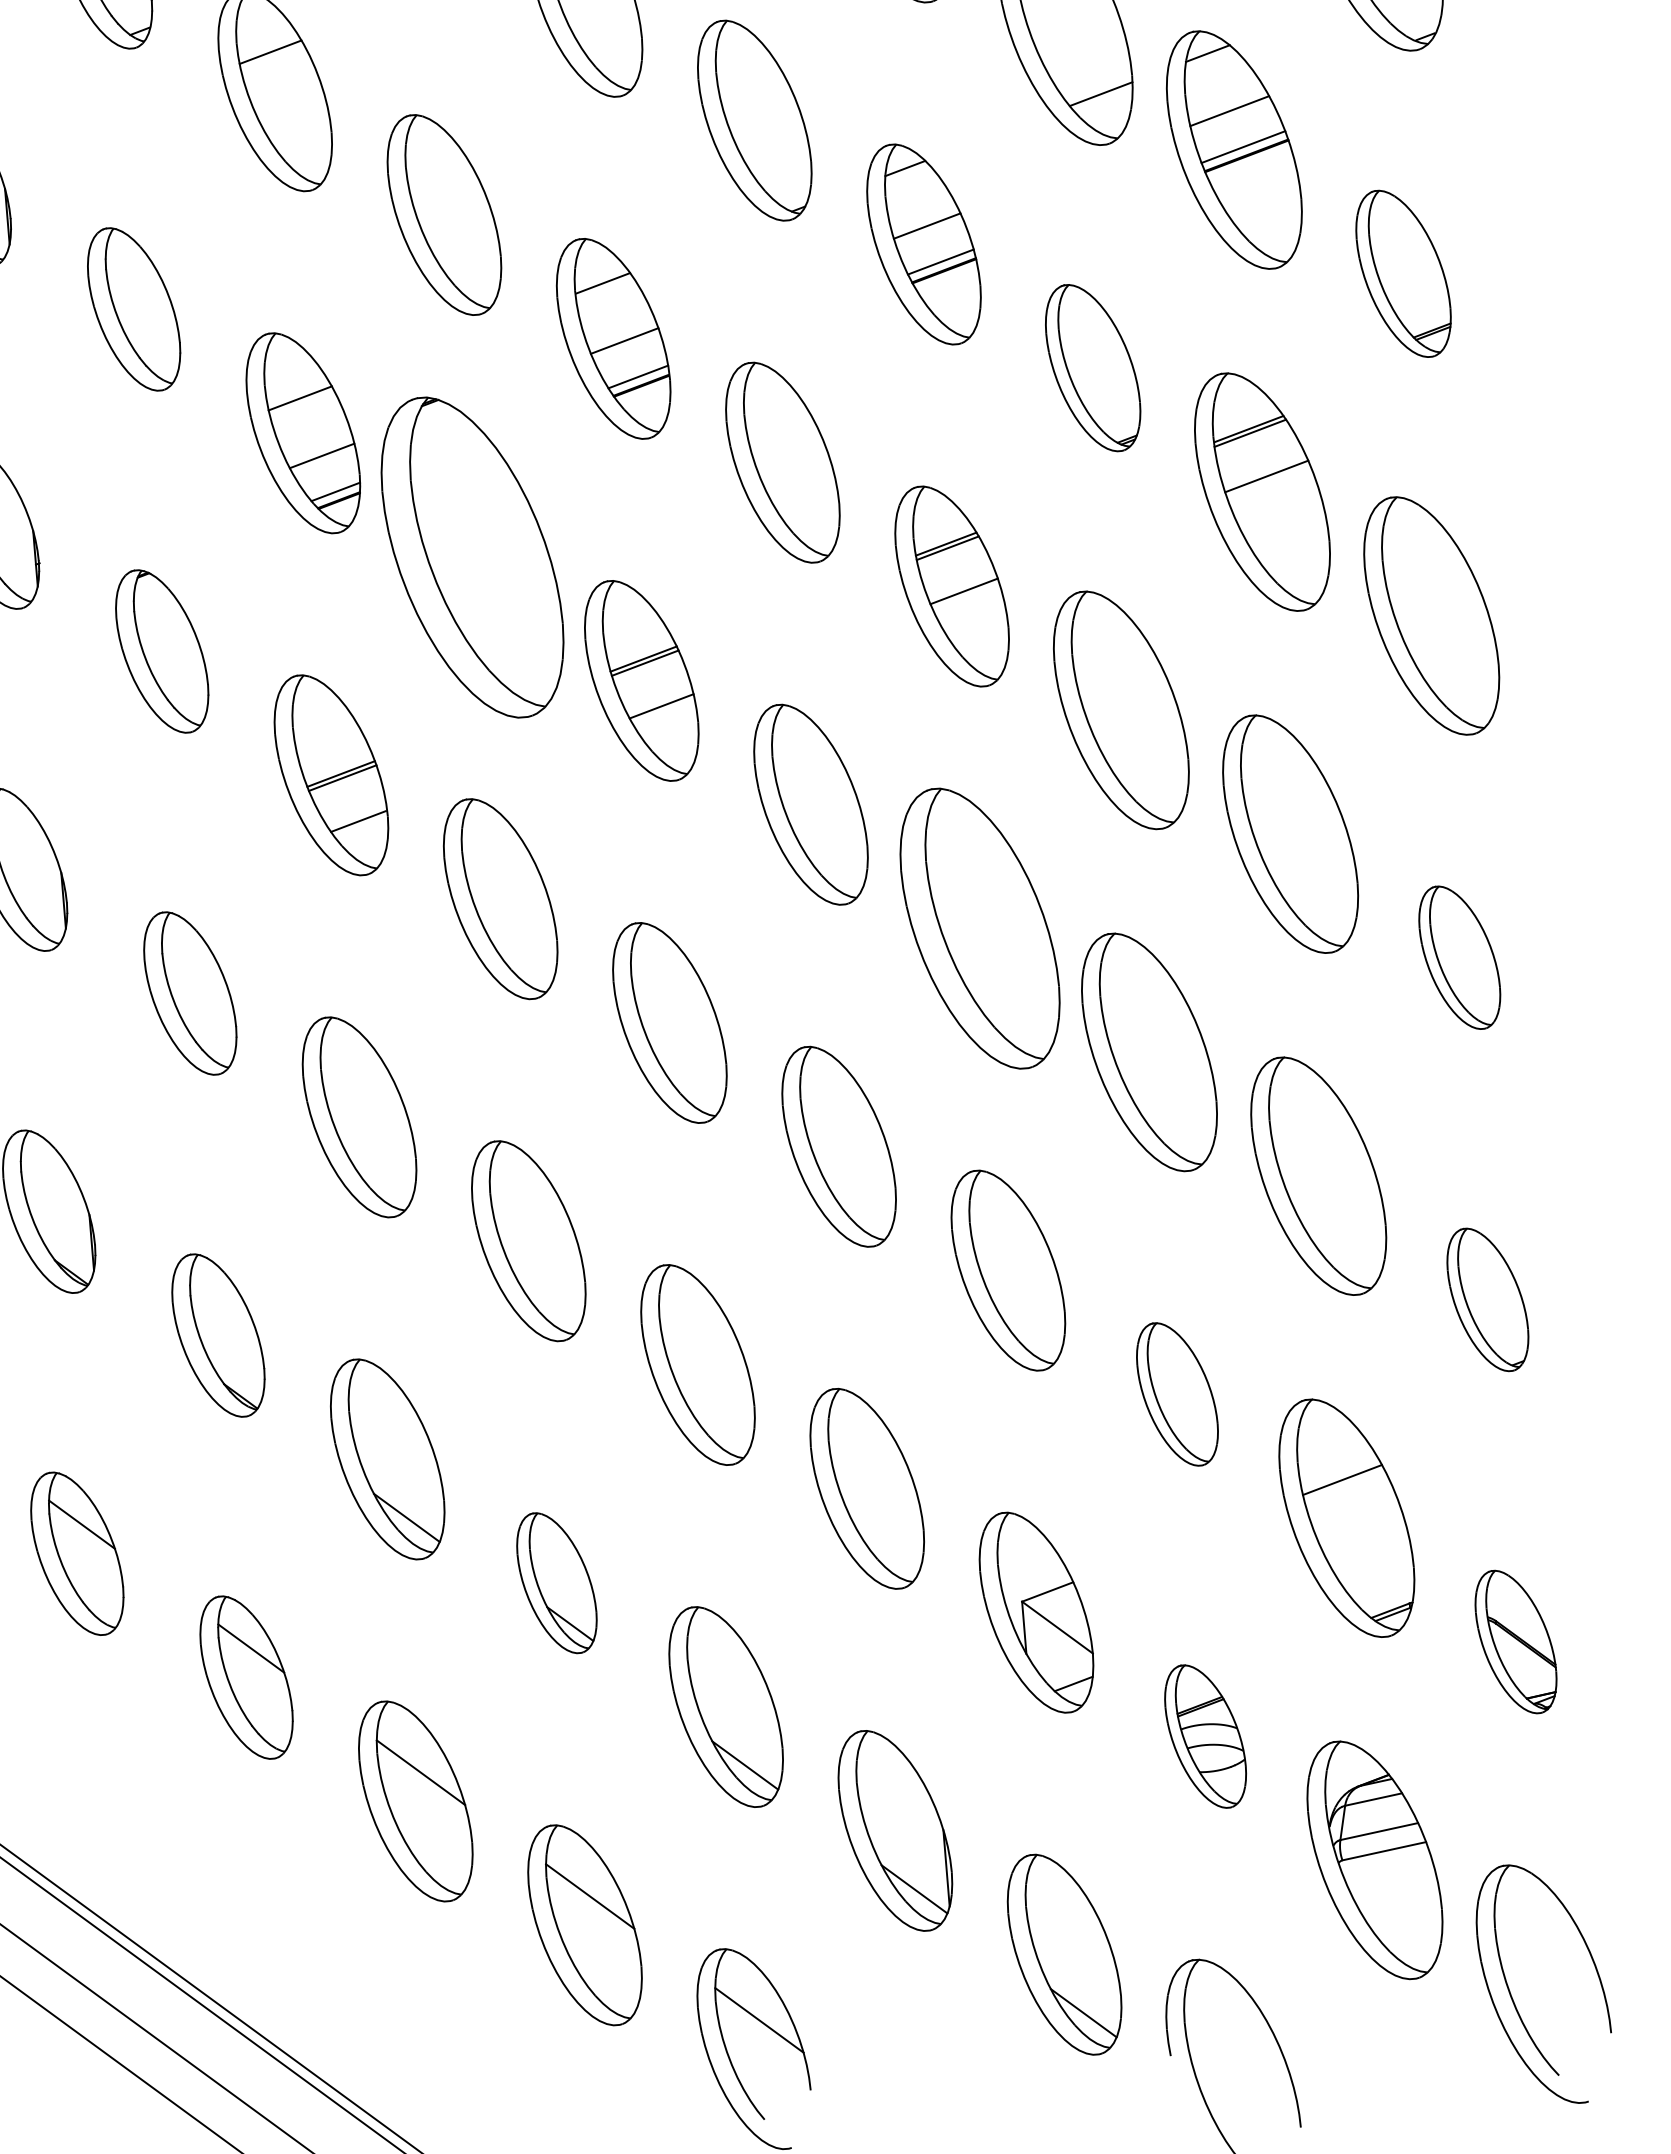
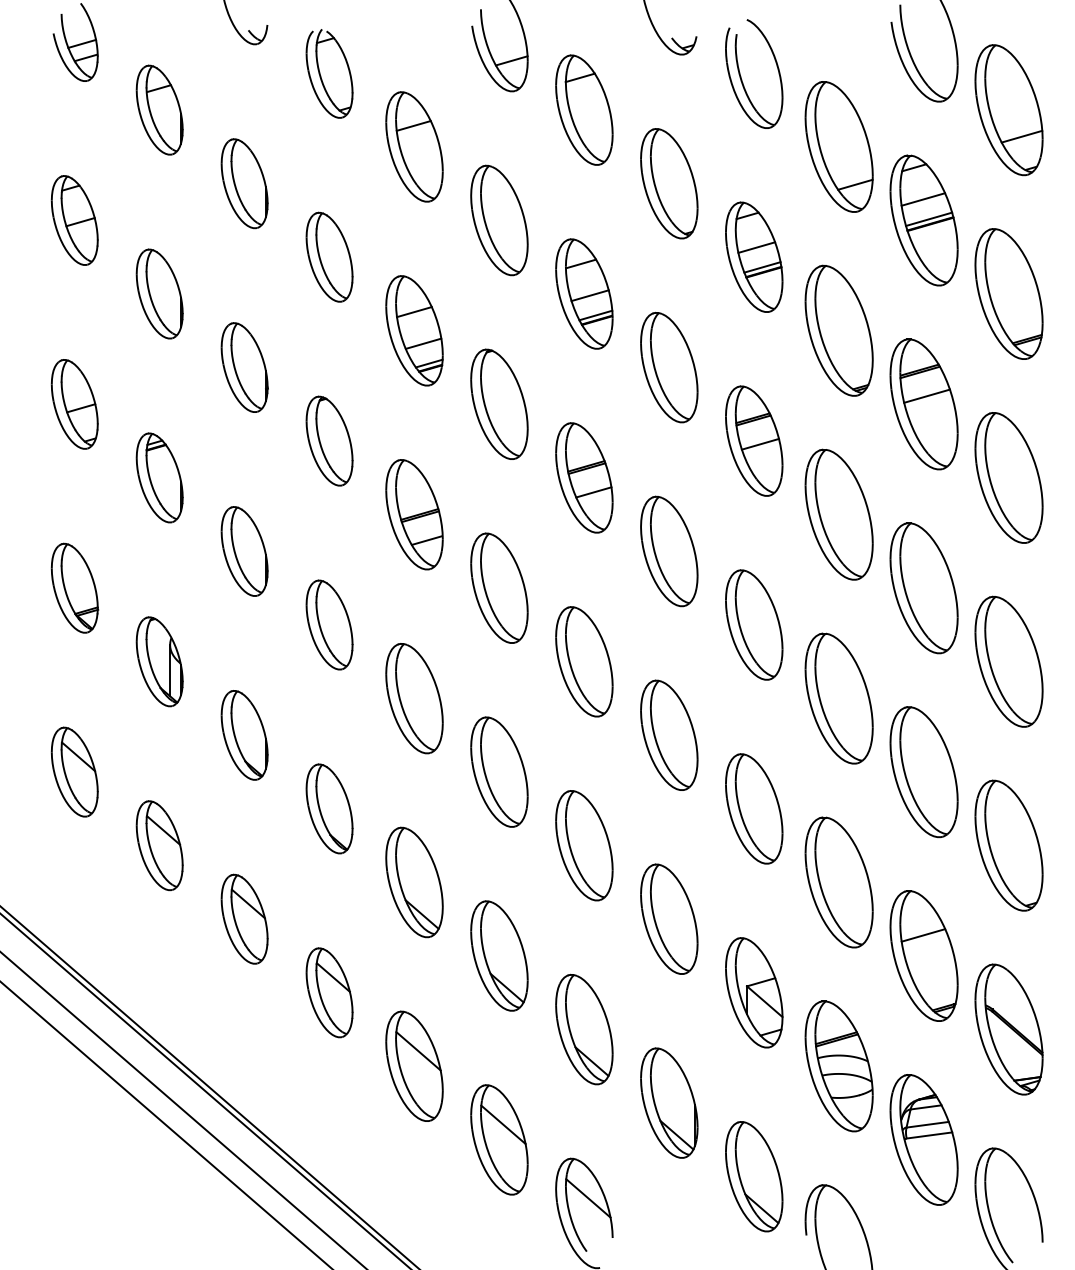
part: (1402, 272) -> (1008, 293), size x1.43
part: (1091, 367) -> (838, 330), size x1.43
part: (472, 555) -> (499, 403), size x0.62
part: (980, 927) -> (754, 624), size x0.71
part: (1458, 957) -> (1008, 661), size x1.67
part: (1486, 1299) -> (1008, 845), size x1.67
part: (1176, 1394) -> (838, 882), size x1.67
part: (556, 1582) -> (499, 955), size x1.43
part: (1515, 1642) -> (1008, 1029), size x1.67
part: (1204, 1736) -> (838, 1066), size x1.67

